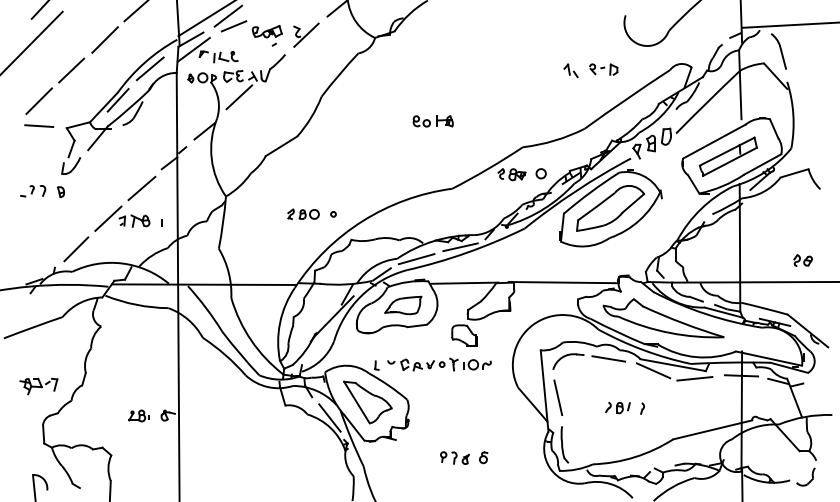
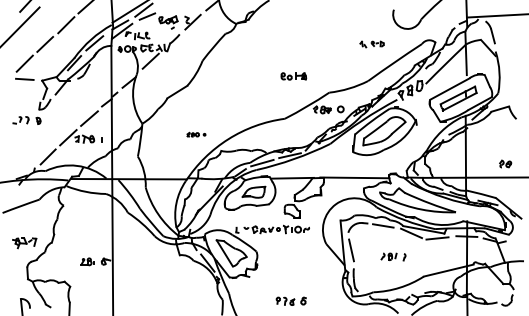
part: (590, 70) -> (371, 44), size x0.7
part: (432, 121) -> (293, 76), moved
part: (311, 213) -> (196, 134), size x0.6
part: (462, 456) -> (290, 300), moved

